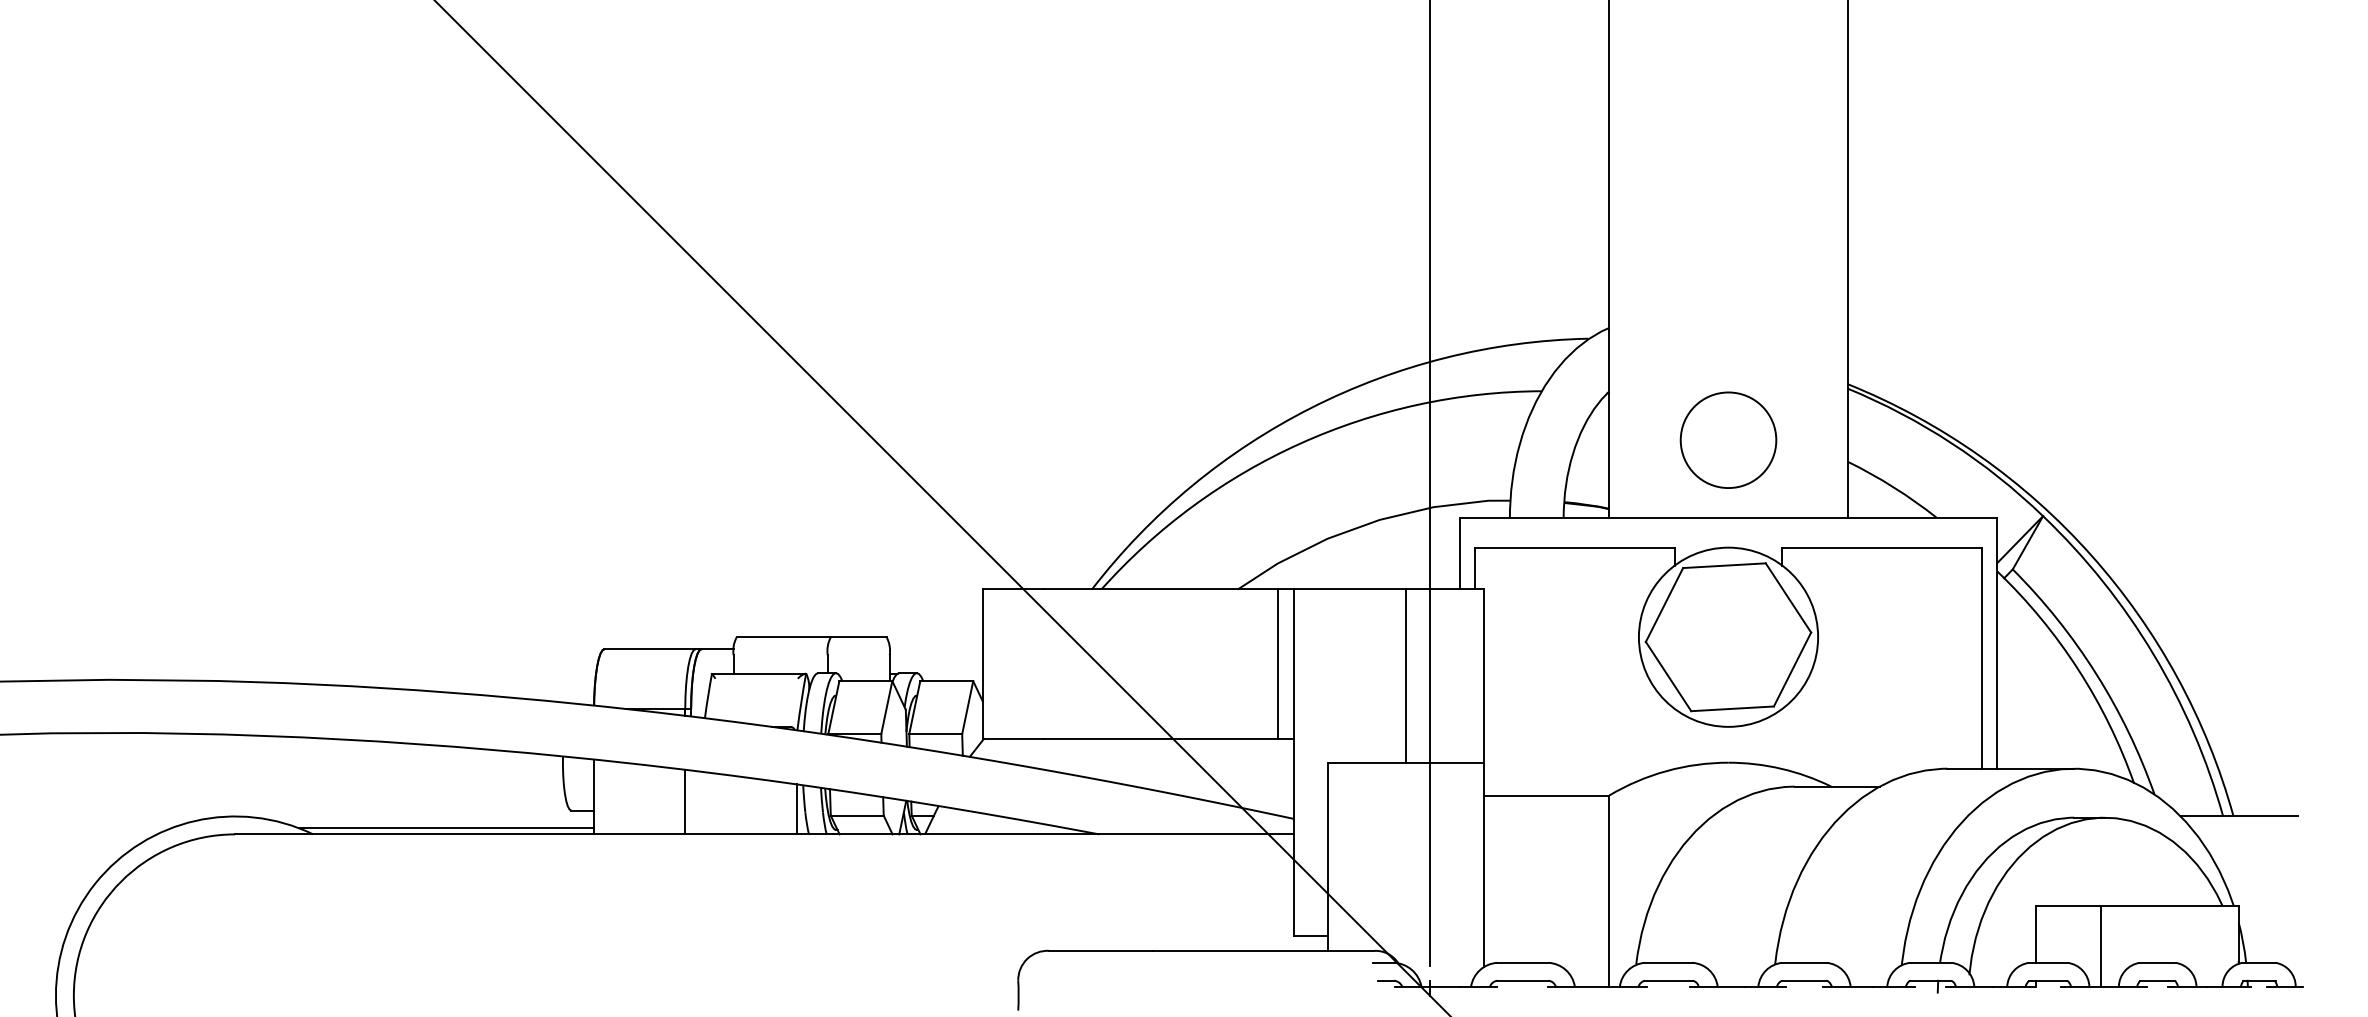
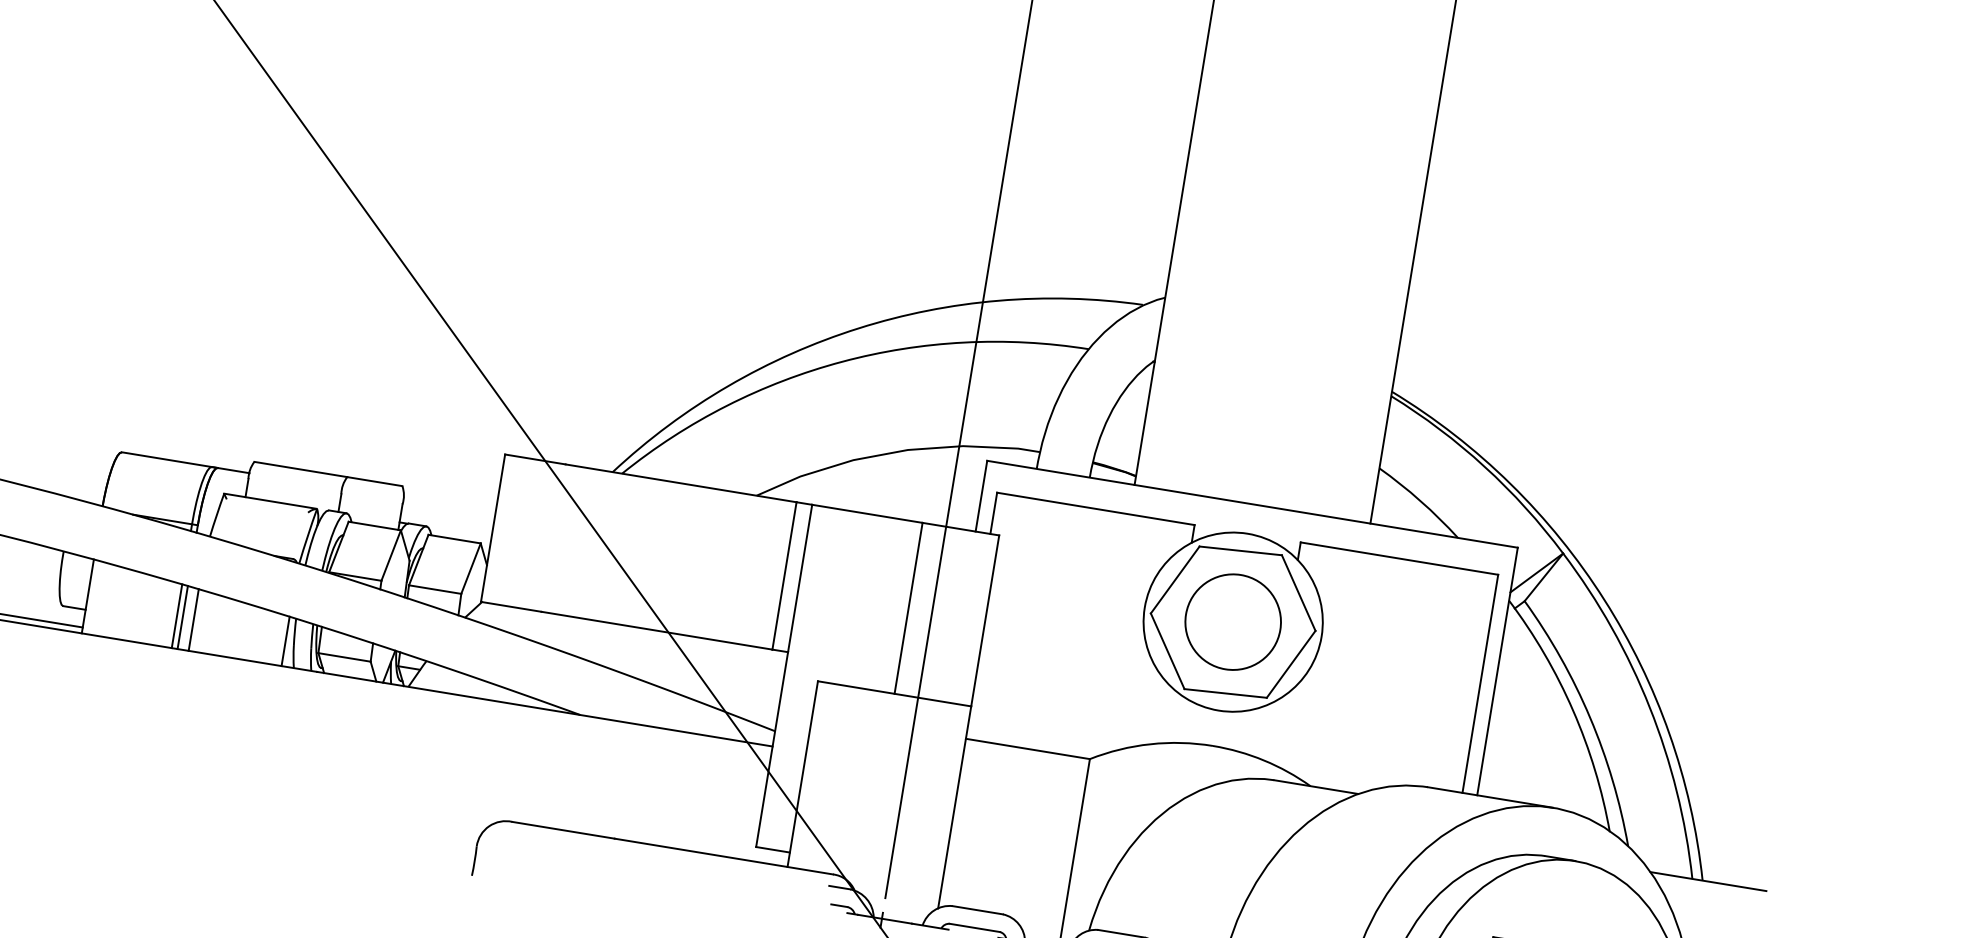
circle: (1728, 439) -> (1233, 621), moved
line: (691, 802) -> (183, 617), added
line: (702, 802) -> (193, 619), added

